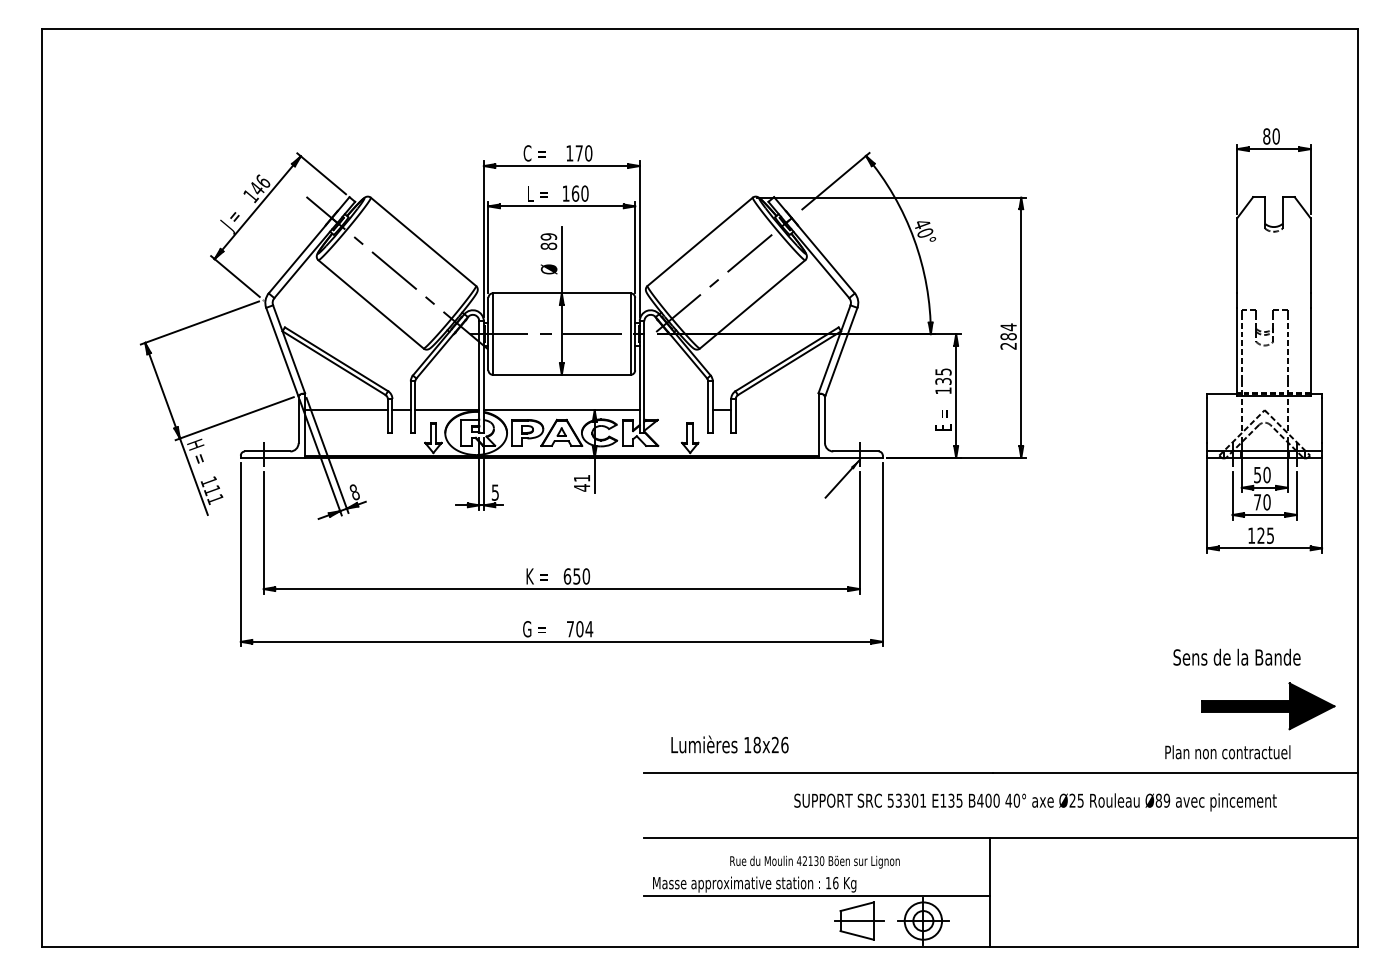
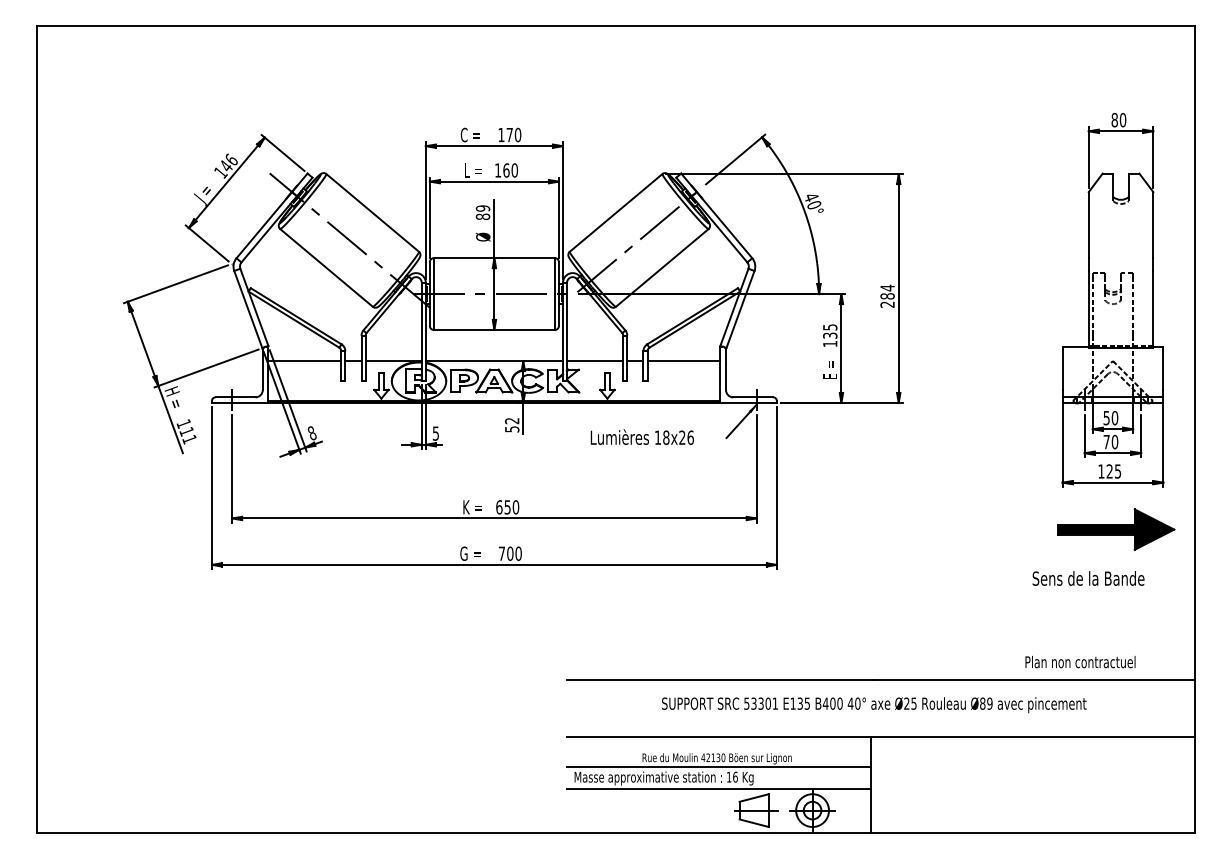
line: (676, 410) -> (595, 361), added
line: (776, 410) -> (683, 361), added
text: (582, 483) -> (512, 425), 41 -> 52
text: (589, 628) -> (518, 553), 704 -> 700
part: (1268, 706) -> (1116, 529), moved
text: (728, 743) -> (641, 436), moved
text: (1035, 802) -> (874, 705), moved
line: (816, 870) -> (718, 766), added

